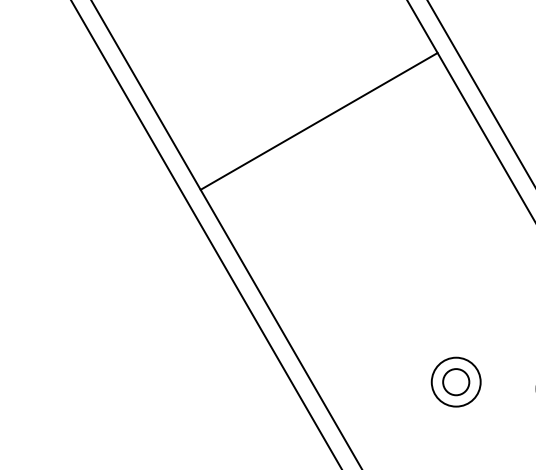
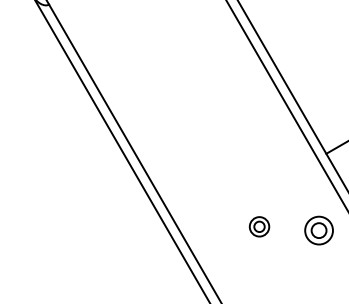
line: (318, 121) -> (181, 78), removed
part: (456, 381) -> (259, 226), size x0.7

